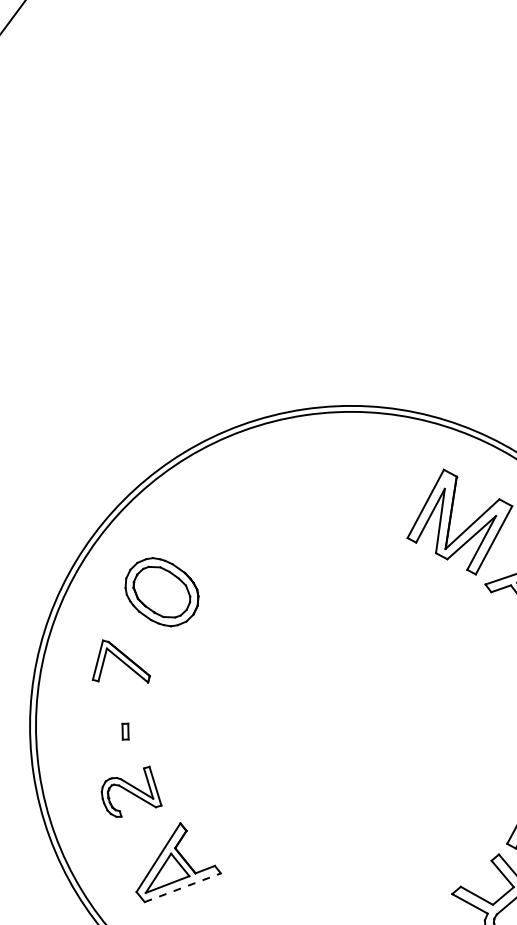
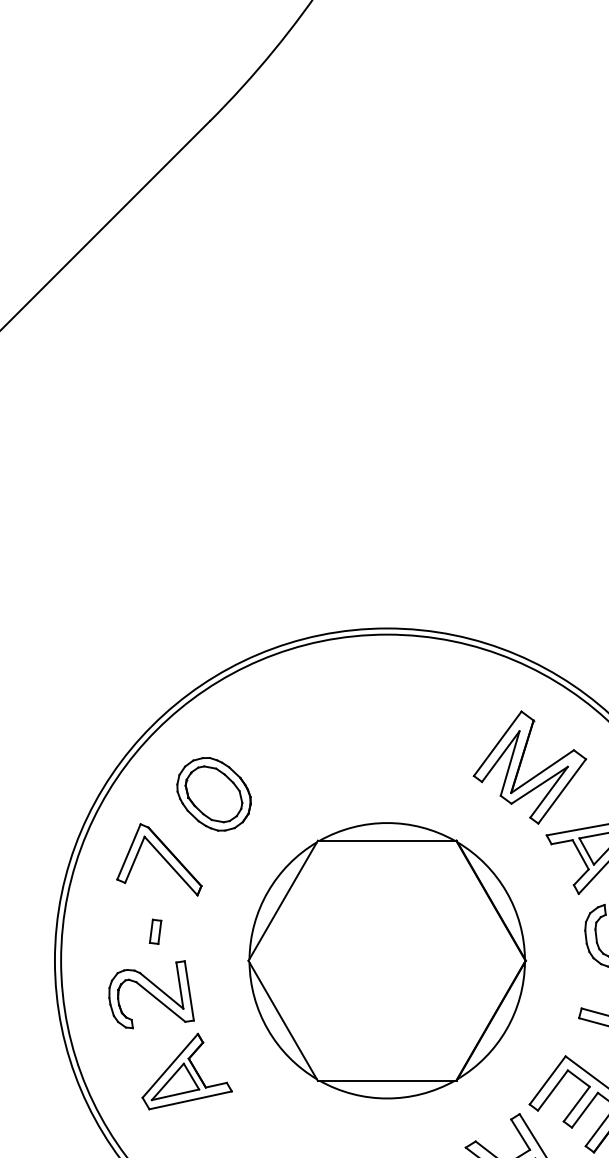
part: (119, 662) -> (159, 859), size x1.43
part: (350, 726) -> (386, 960), added
part: (125, 731) -> (155, 931), size x1.43
part: (130, 792) -> (151, 994), size x1.43
line: (183, 887) -> (191, 1100), dashed -> solid

